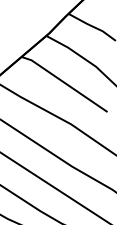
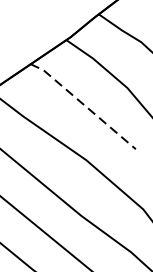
line: (64, 82) -> (83, 104), solid -> dashed

